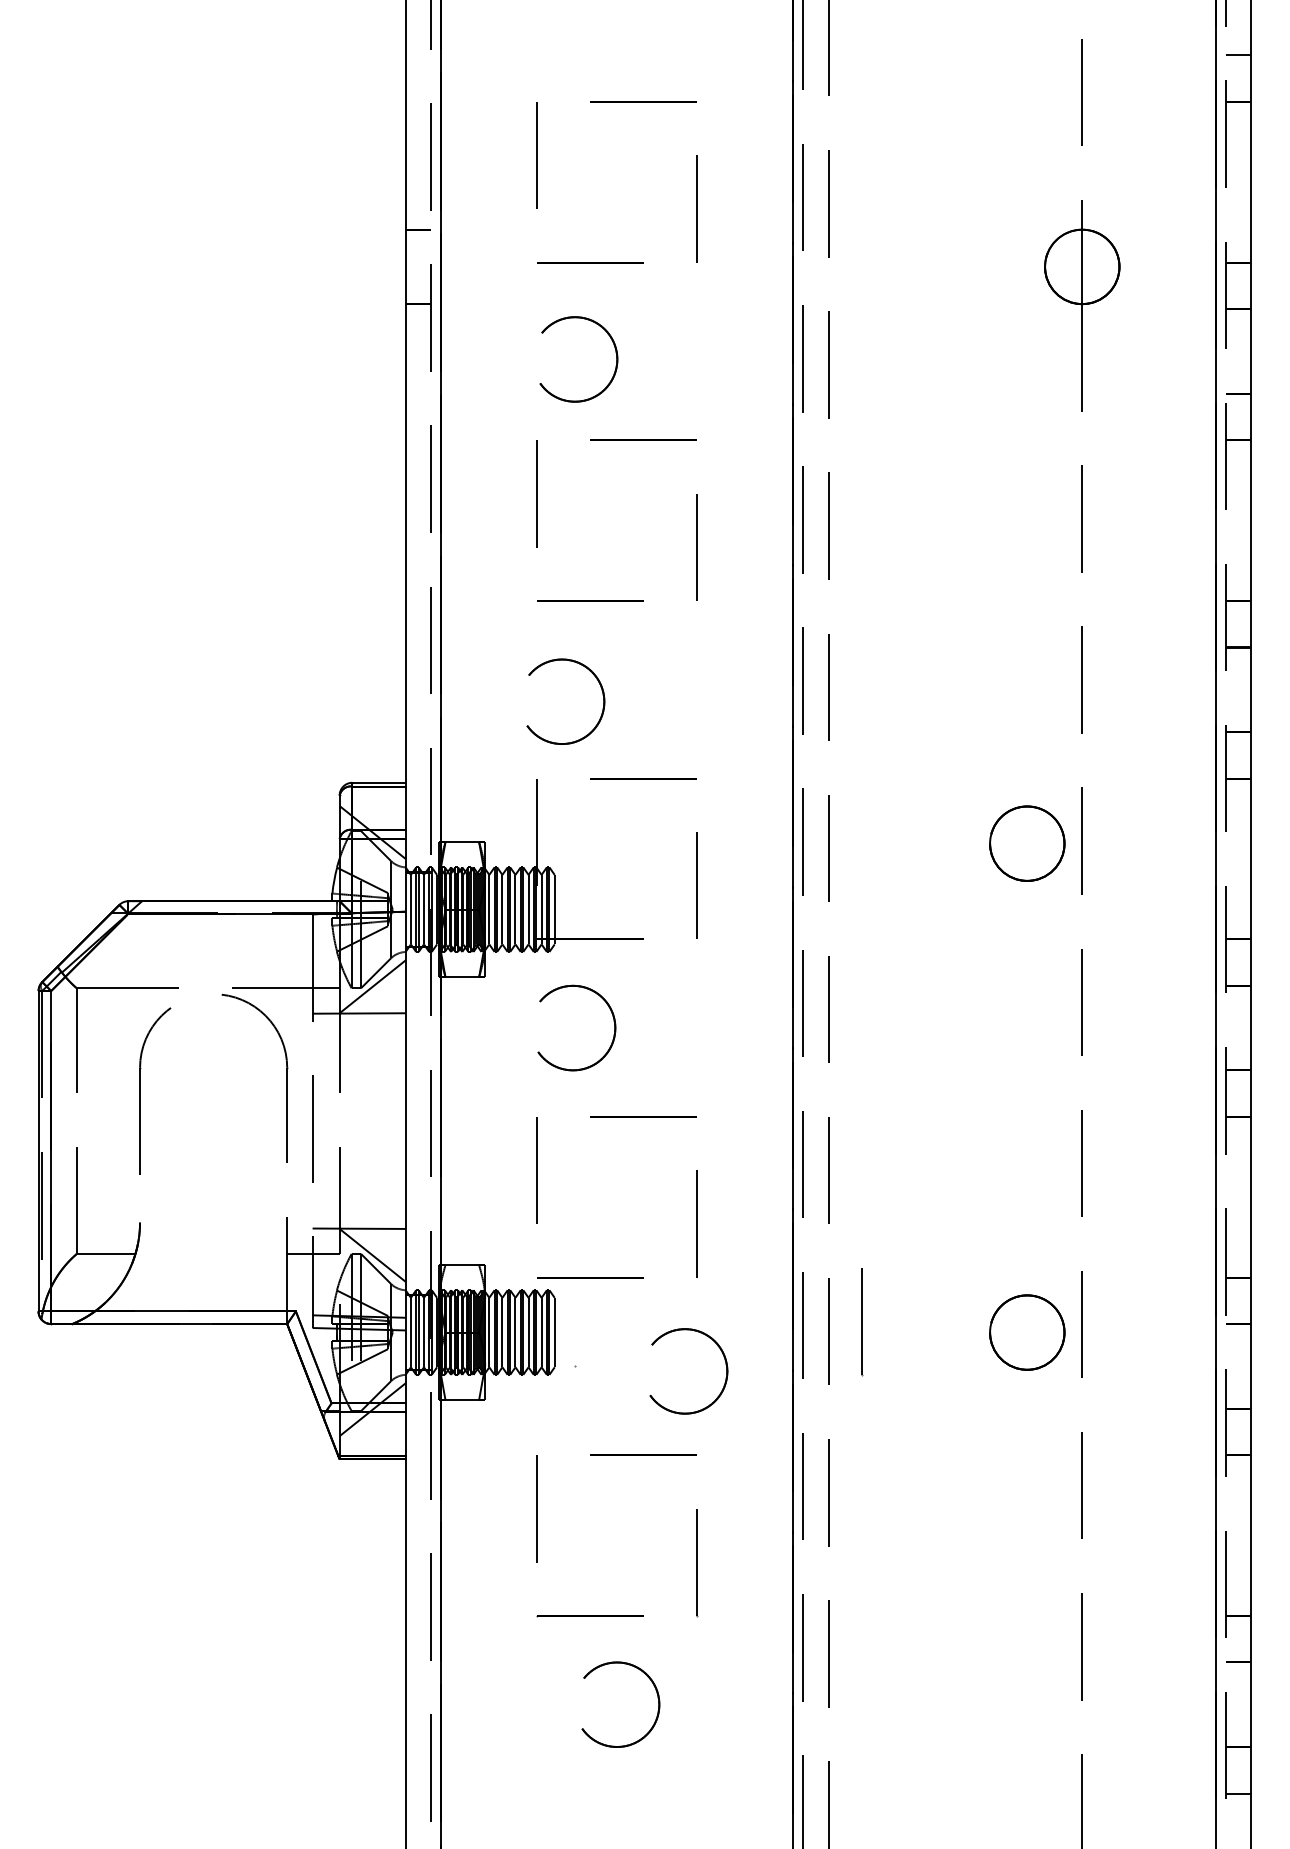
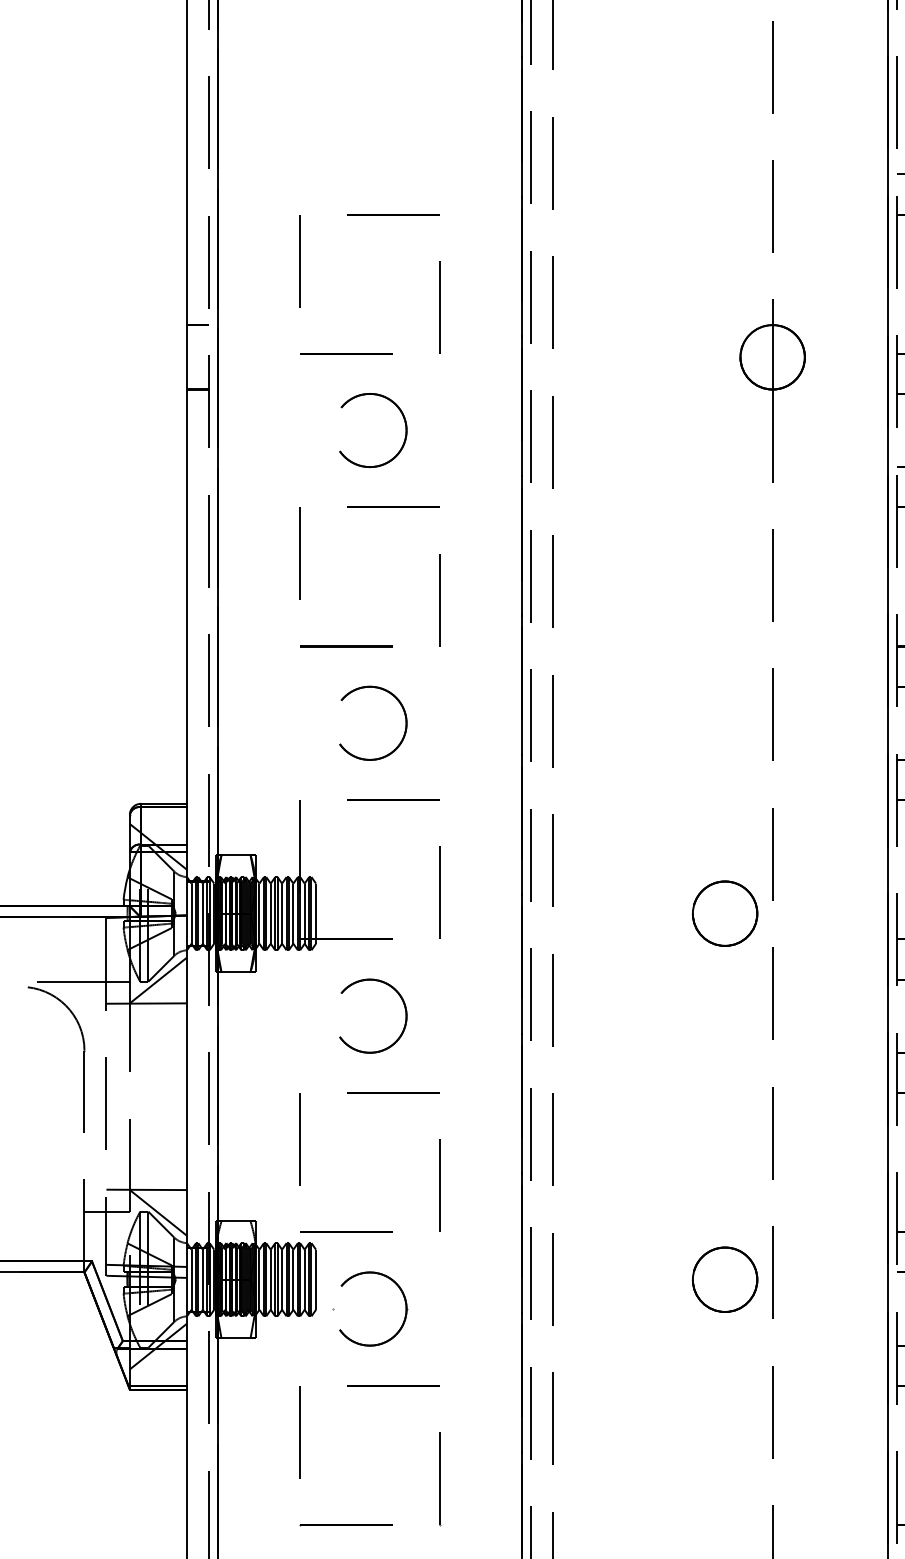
part: (615, 353) -> (405, 425), moved
part: (602, 695) -> (405, 717), moved
circle: (1027, 843) -> (725, 913), moved
part: (613, 1021) -> (405, 1010), moved
line: (862, 1322) -> (582, 1271), removed
part: (725, 1377) -> (405, 1314), moved

